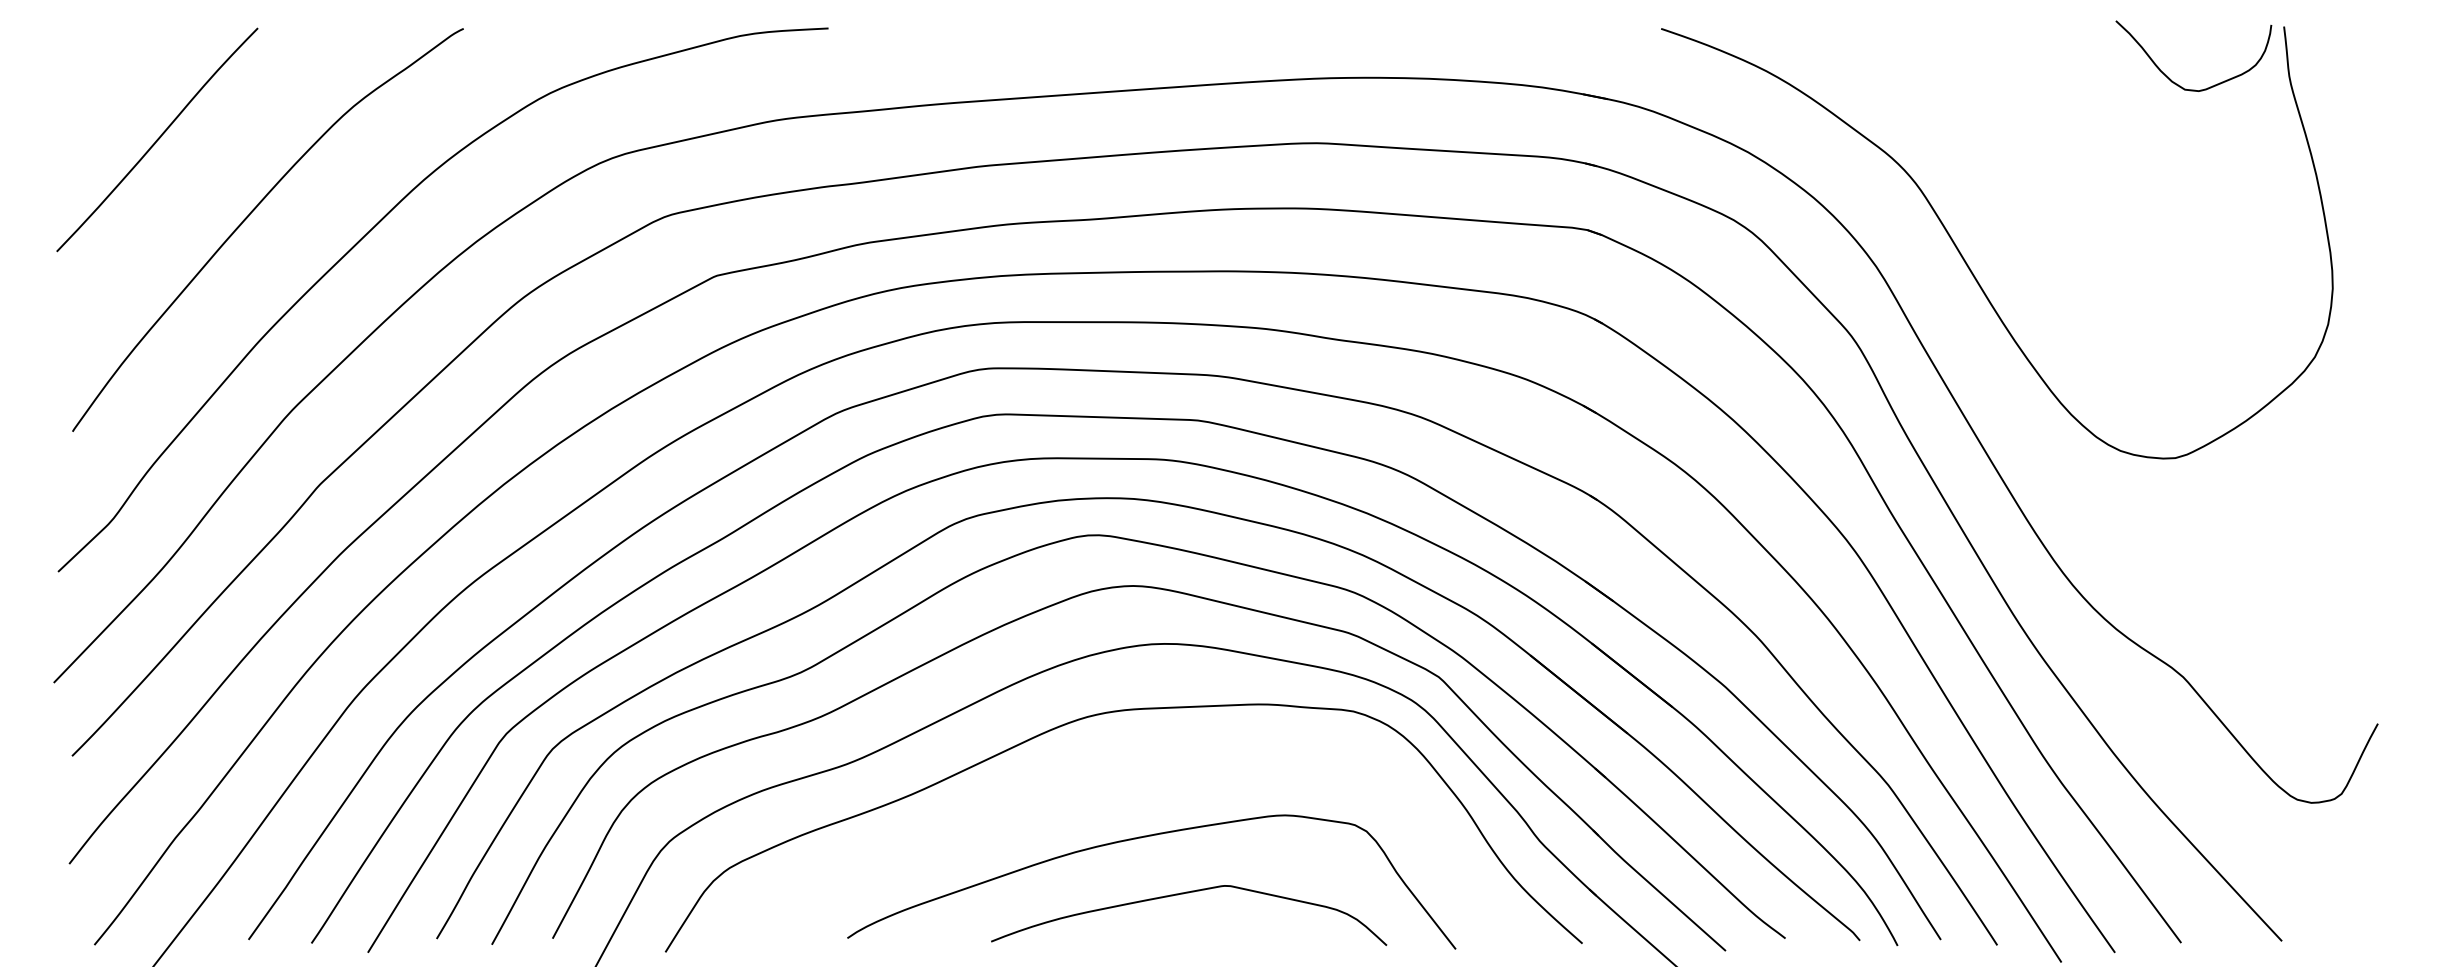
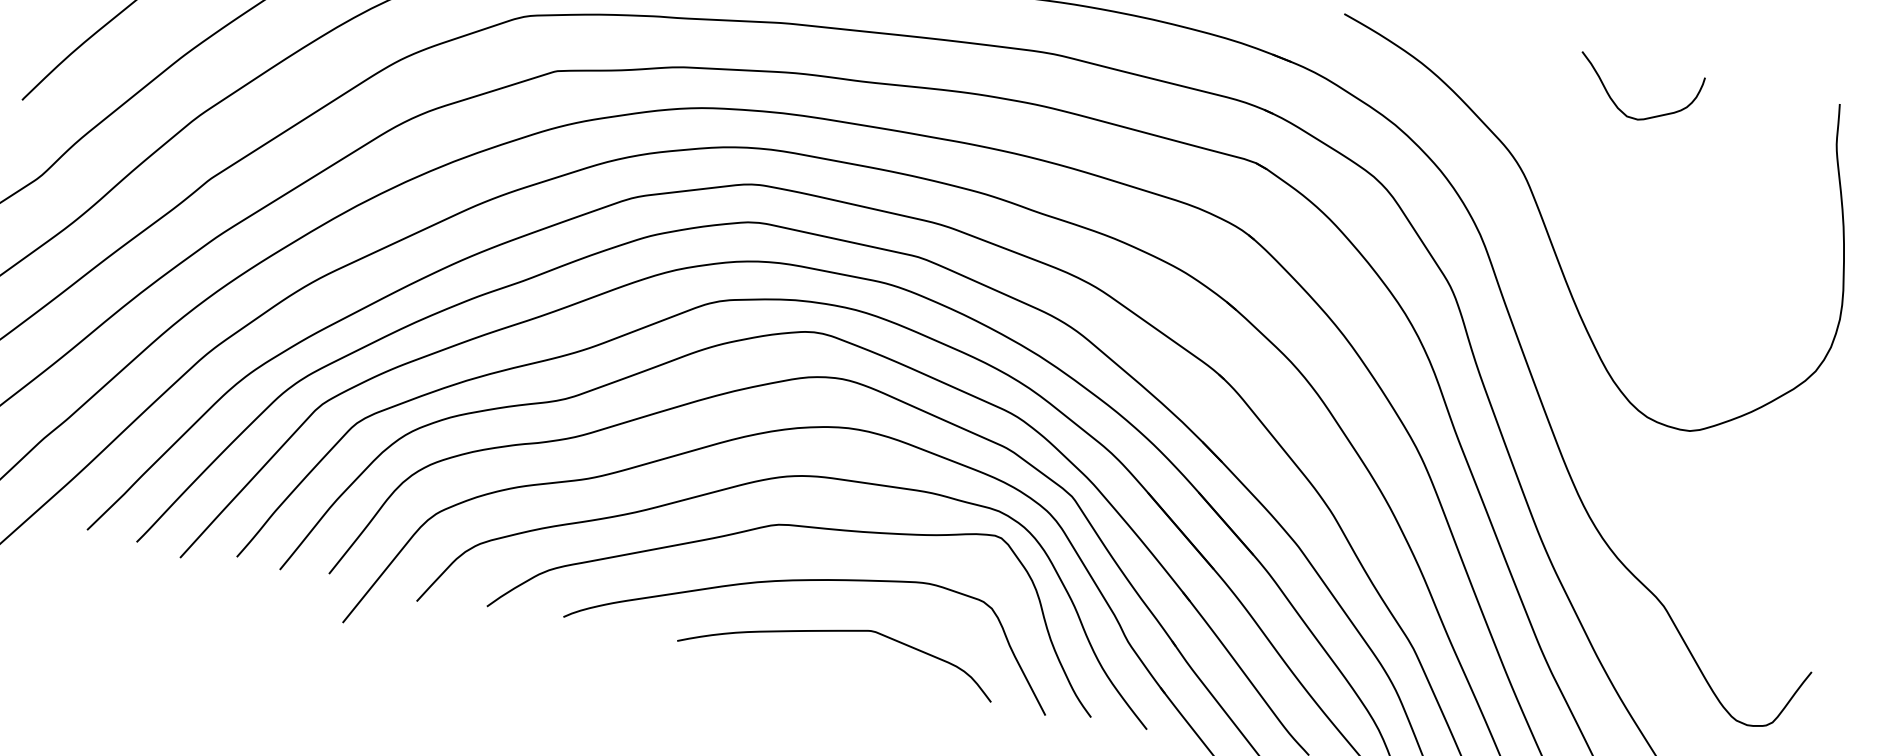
curve: (2177, 83) -> (1621, 110), moved
curve: (1128, 774) -> (811, 528), added

